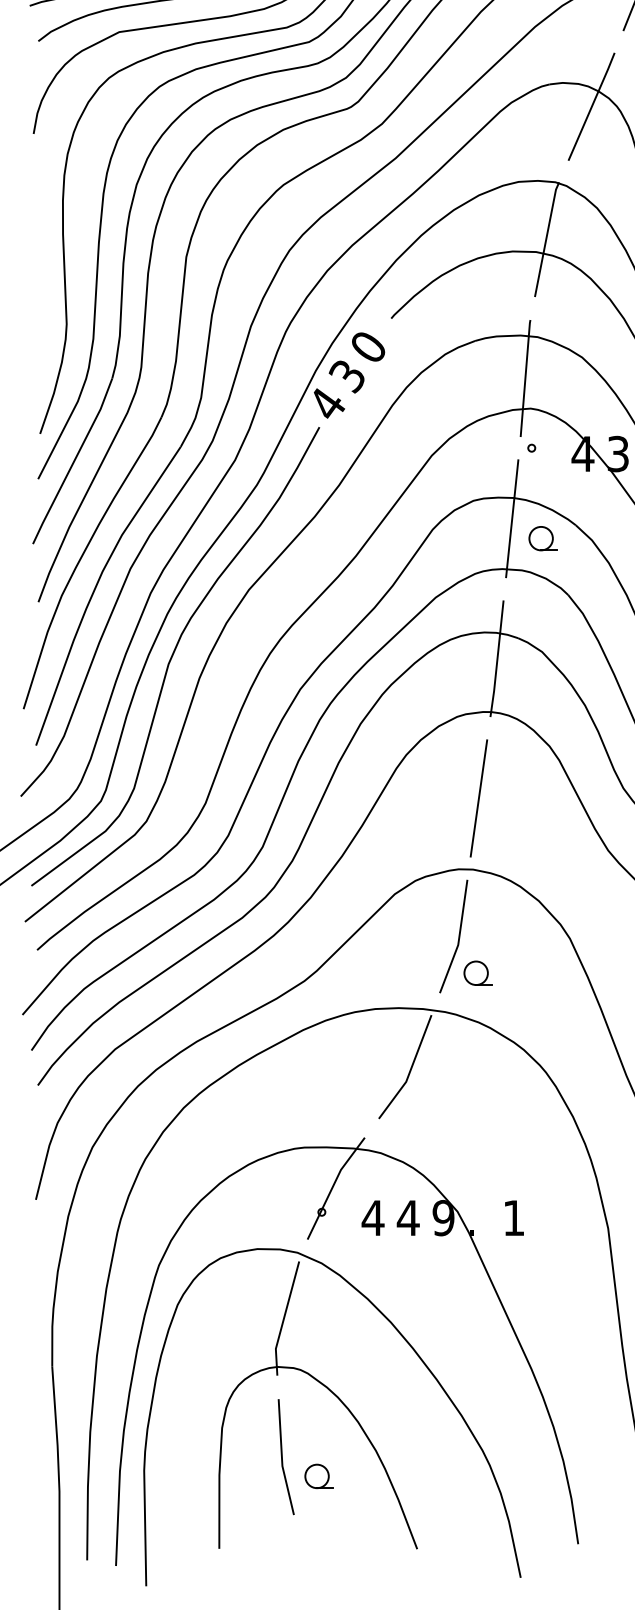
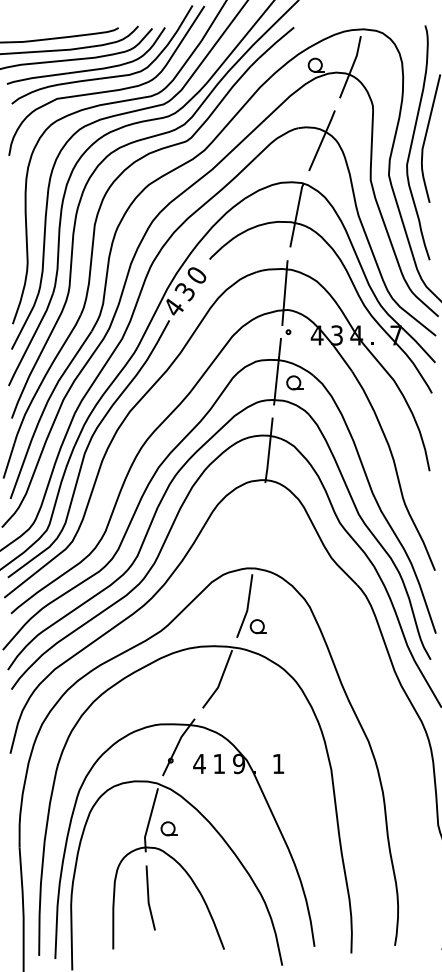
line: (478, 798) -> (258, 528), removed
text: (406, 1217) -> (218, 763), 4 -> 1
part: (317, 1475) -> (168, 828), moved

